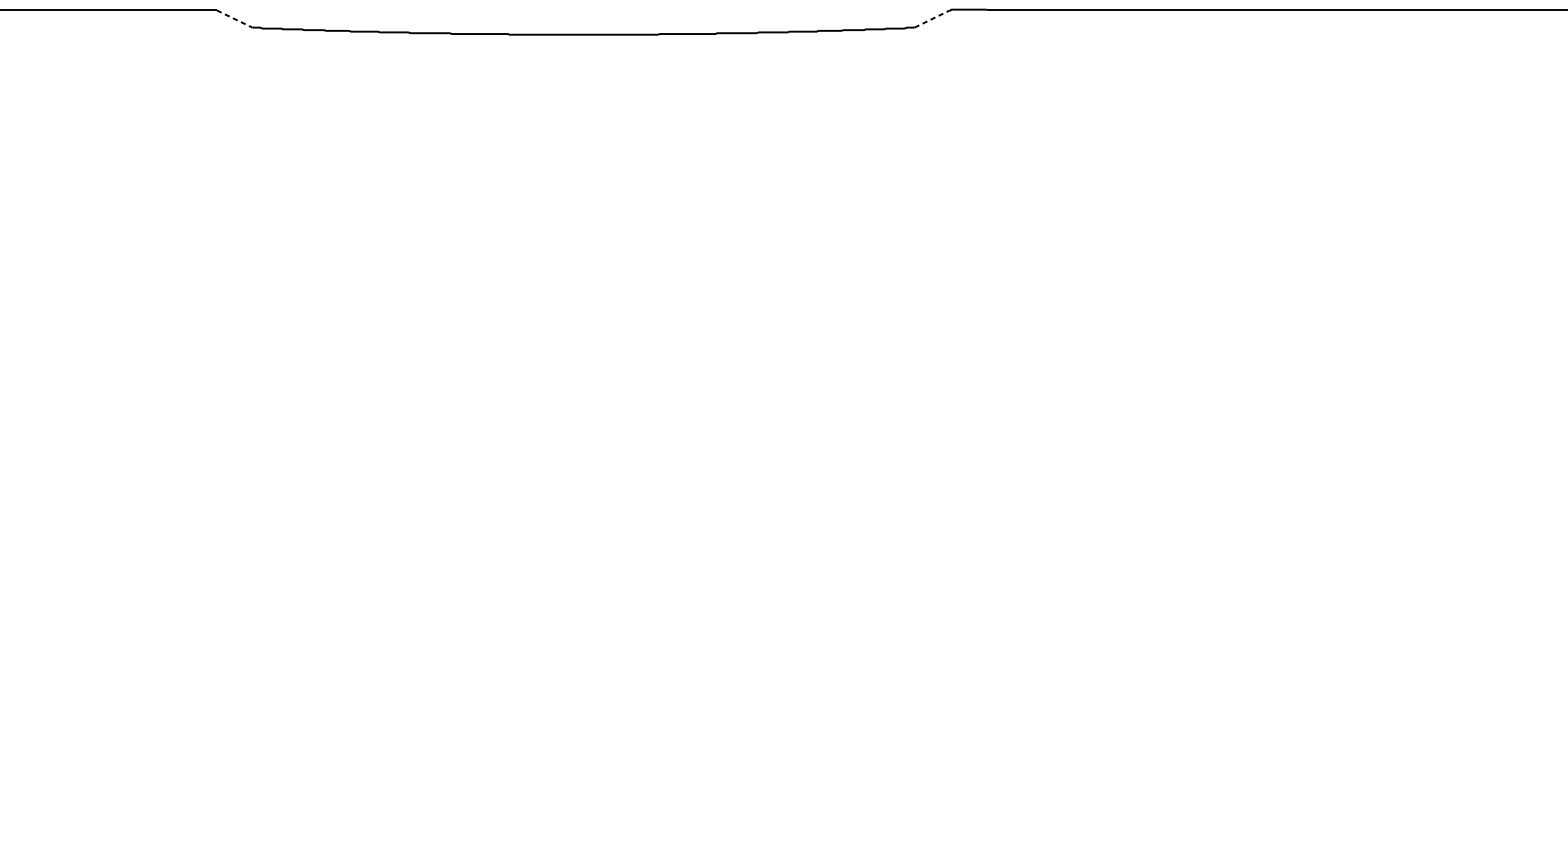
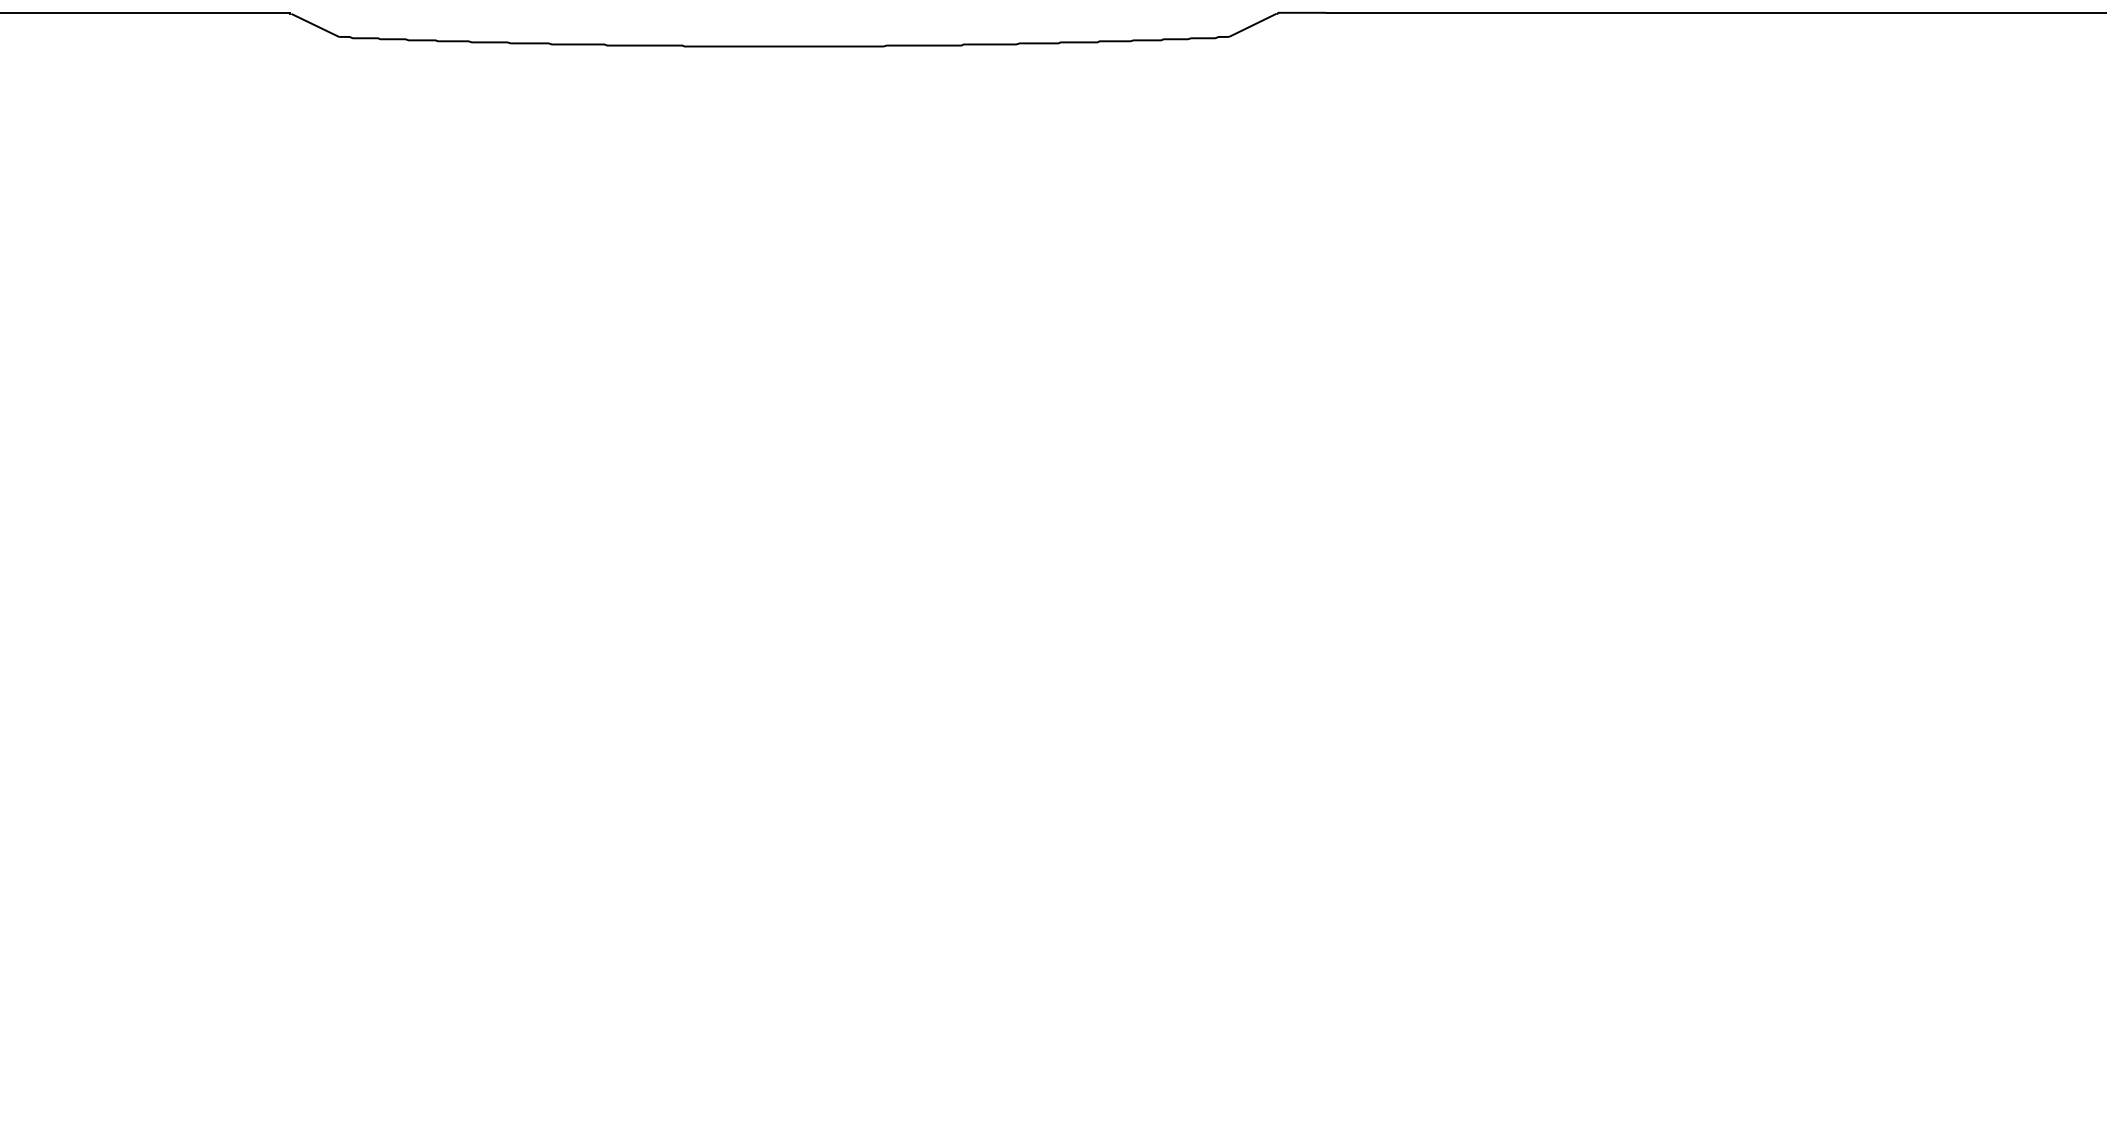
line: (234, 19) -> (315, 25), dashed -> solid
line: (932, 19) -> (1253, 25), dashed -> solid

